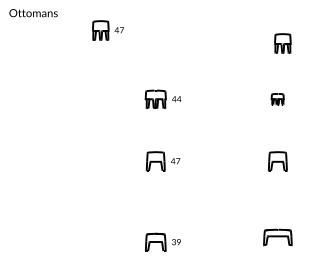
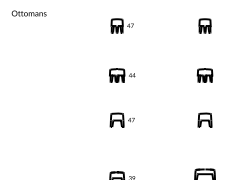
part: (107, 30) -> (121, 25), moved
part: (282, 43) -> (204, 25), moved
part: (277, 98) -> (204, 74), size x1.67

